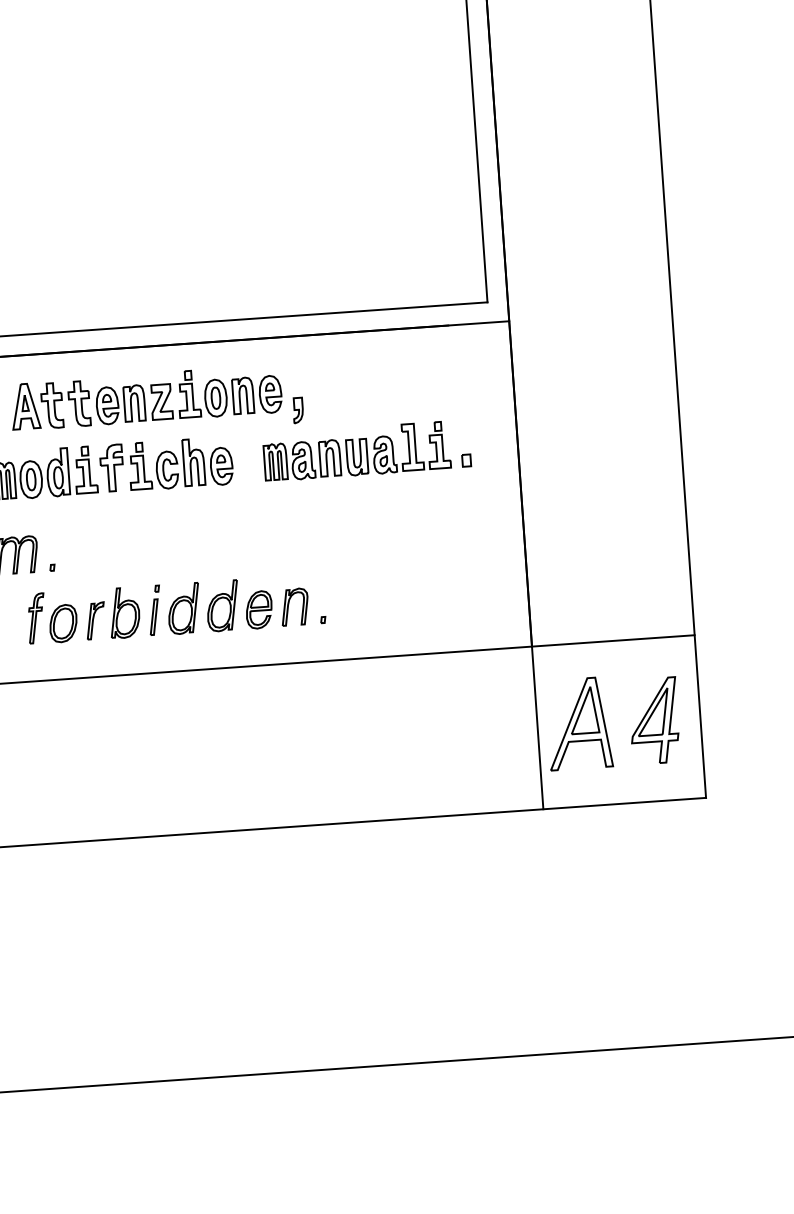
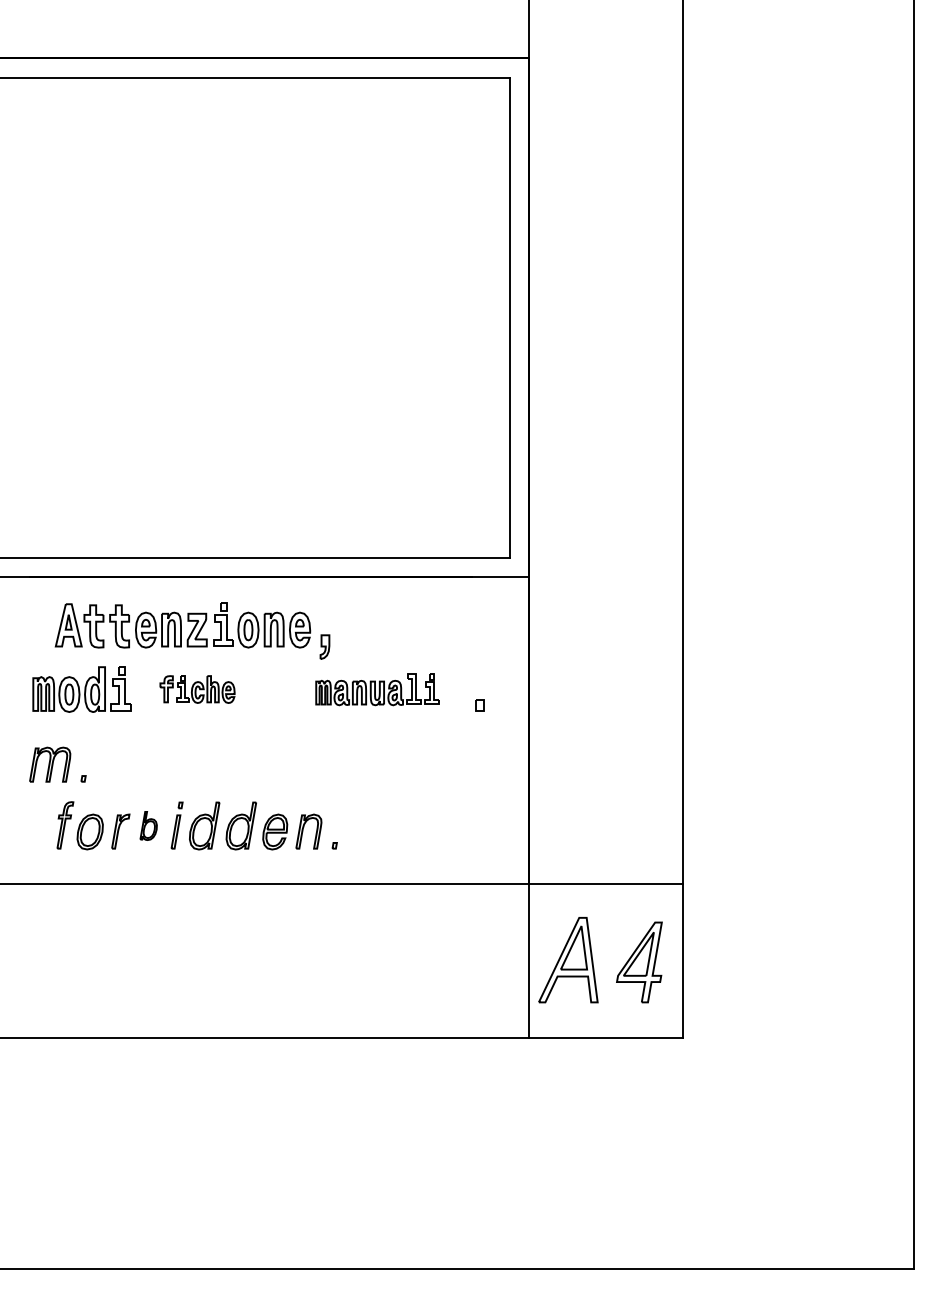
part: (356, 451) -> (377, 689), size x0.7
part: (166, 464) -> (197, 689), size x0.6
part: (124, 612) -> (148, 825), size x0.6

